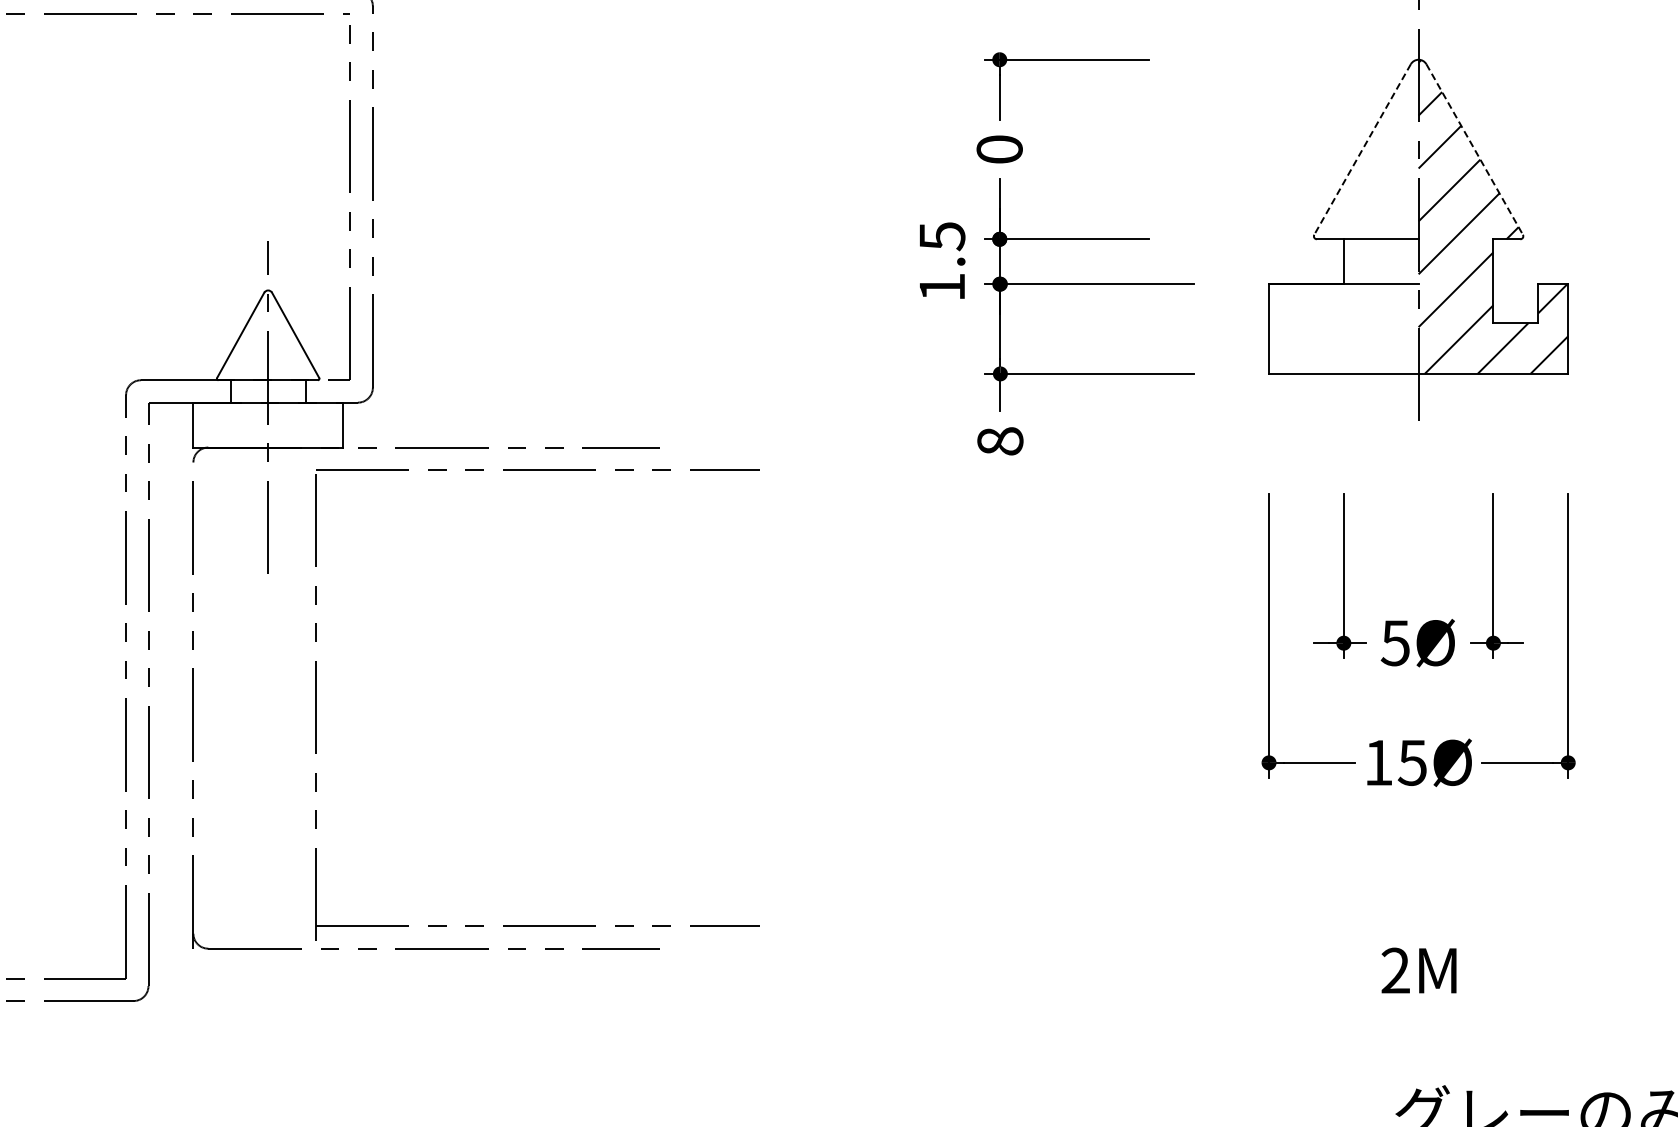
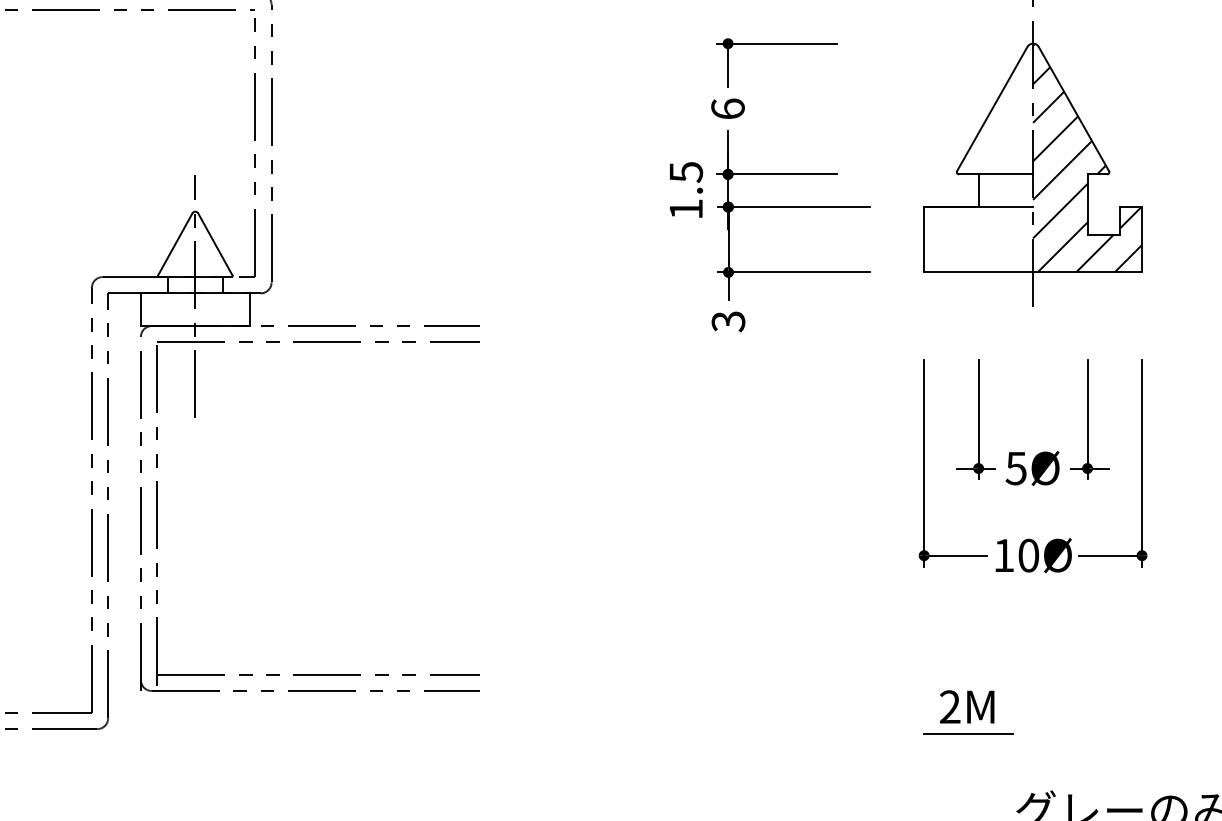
text: (999, 149) -> (727, 109), 0 -> 6
line: (1362, 149) -> (992, 109), dashed -> solid
line: (1474, 149) -> (1073, 109), dashed -> solid
text: (1000, 441) -> (728, 321), 8 -> 3
part: (316, 704) -> (157, 513), moved
text: (1411, 762) -> (1027, 555), 15Ø -> 10Ø
text: (1418, 970) -> (966, 706), moved
line: (1329, 1008) -> (968, 734), added

